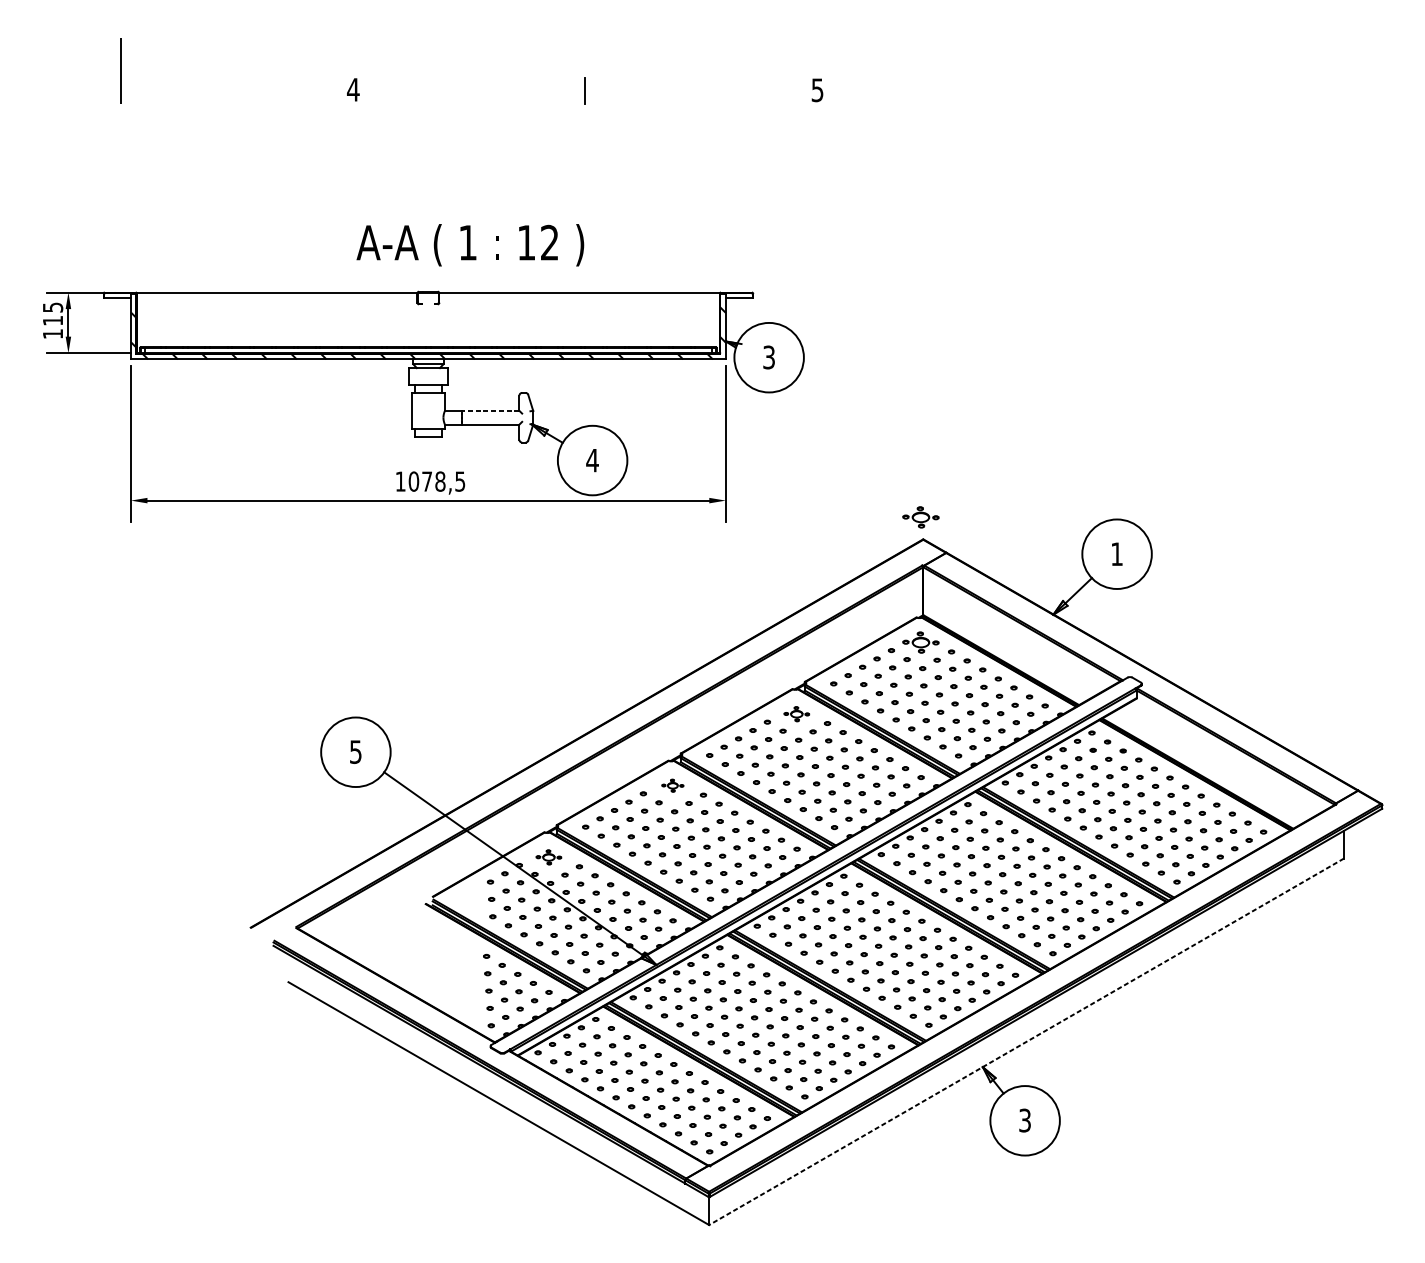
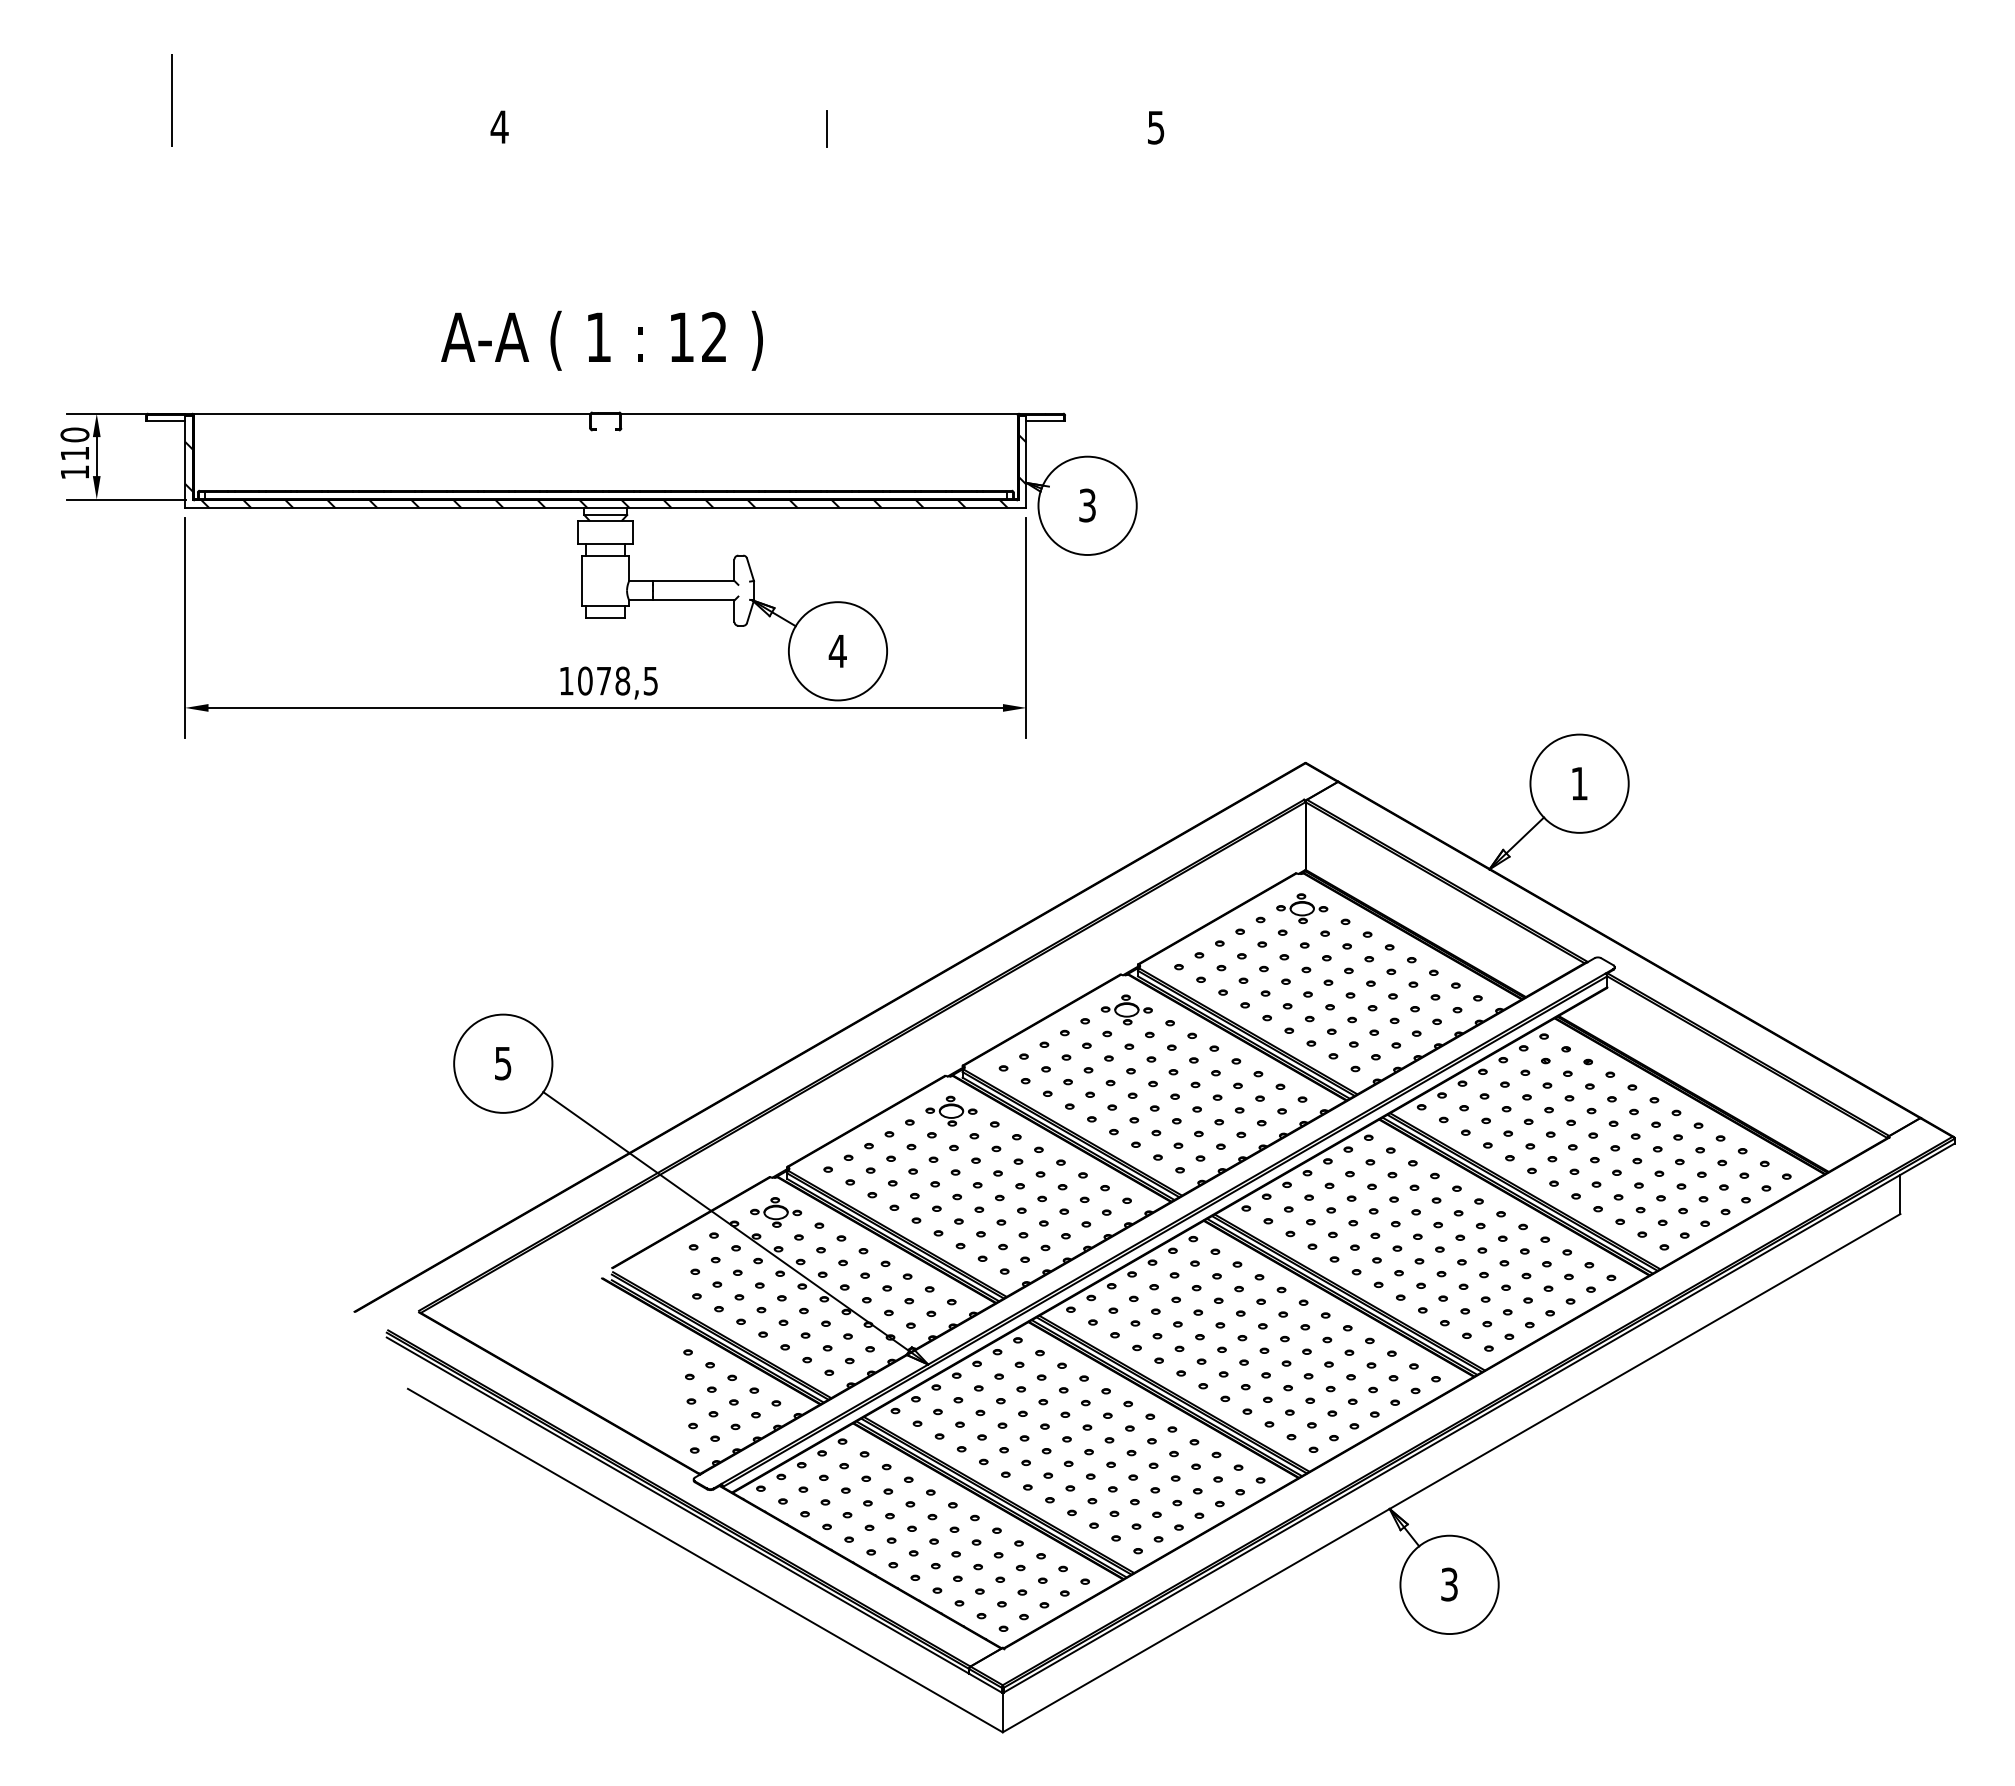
text: (469, 245) -> (601, 340), moved
text: (52, 307) -> (74, 434), 115 -> 110
line: (490, 410) -> (693, 580), dashed -> solid
part: (921, 517) -> (1302, 731), removed
part: (796, 713) -> (1126, 1009), size x1.43
part: (672, 785) -> (951, 1110), size x1.67
part: (549, 857) -> (776, 1212), size x1.43
line: (1026, 1042) -> (1451, 1473), dashed -> solid

